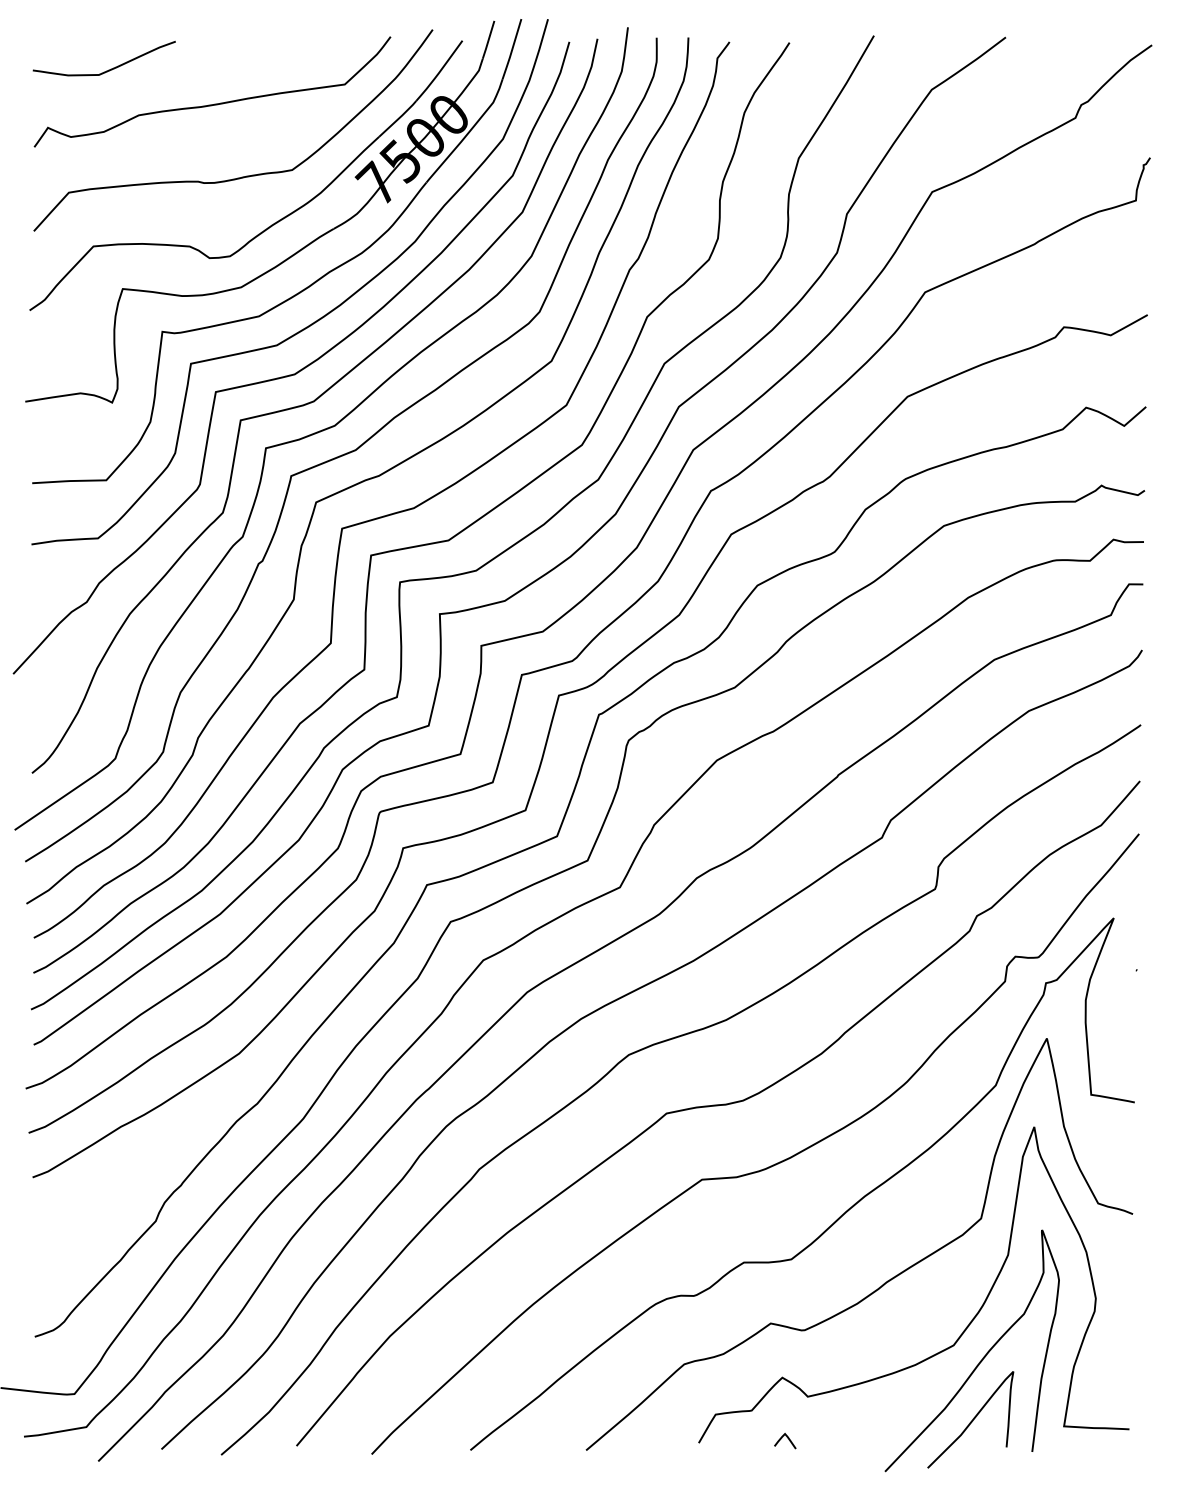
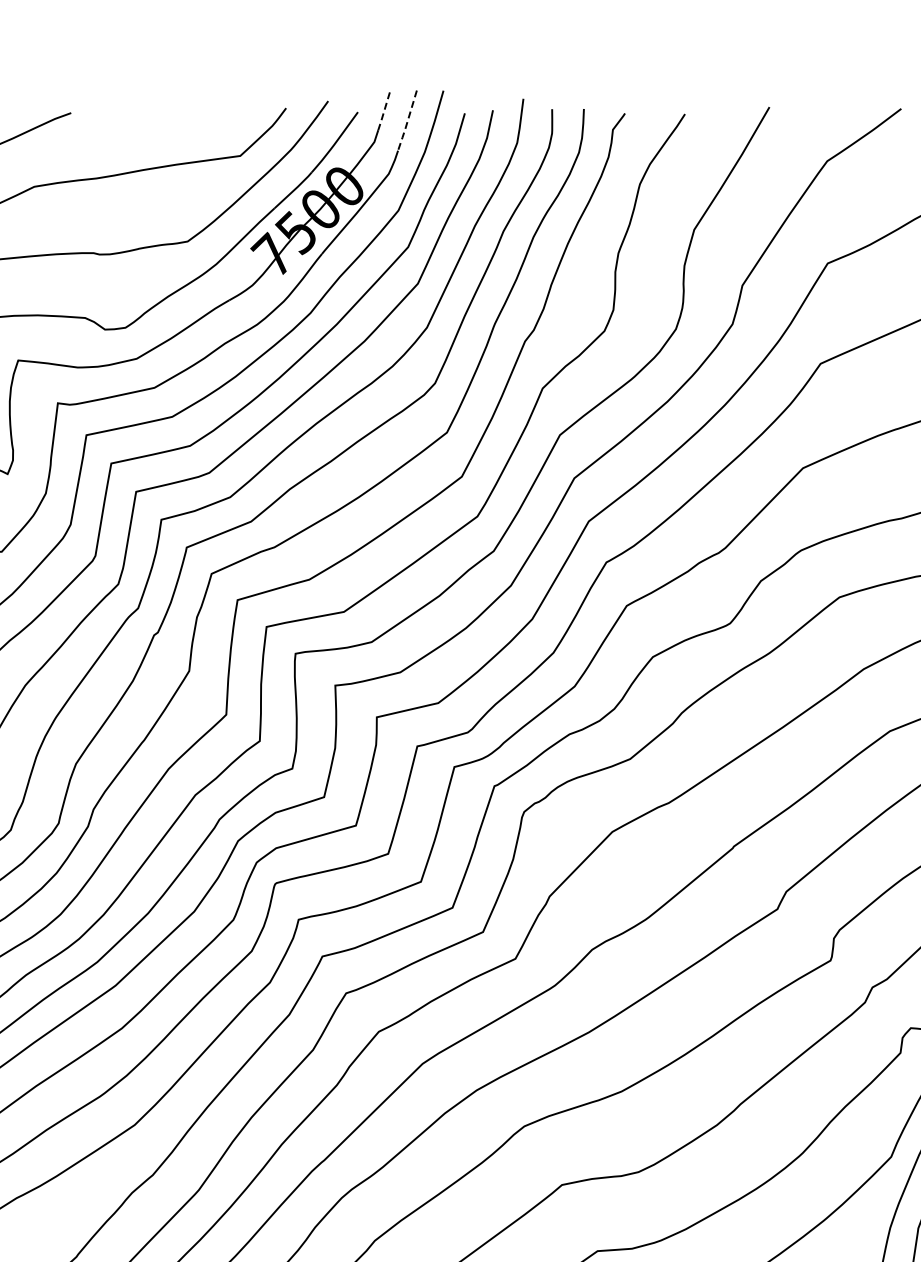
line: (488, 40) -> (383, 111), solid -> dashed
line: (511, 50) -> (406, 121), solid -> dashed

